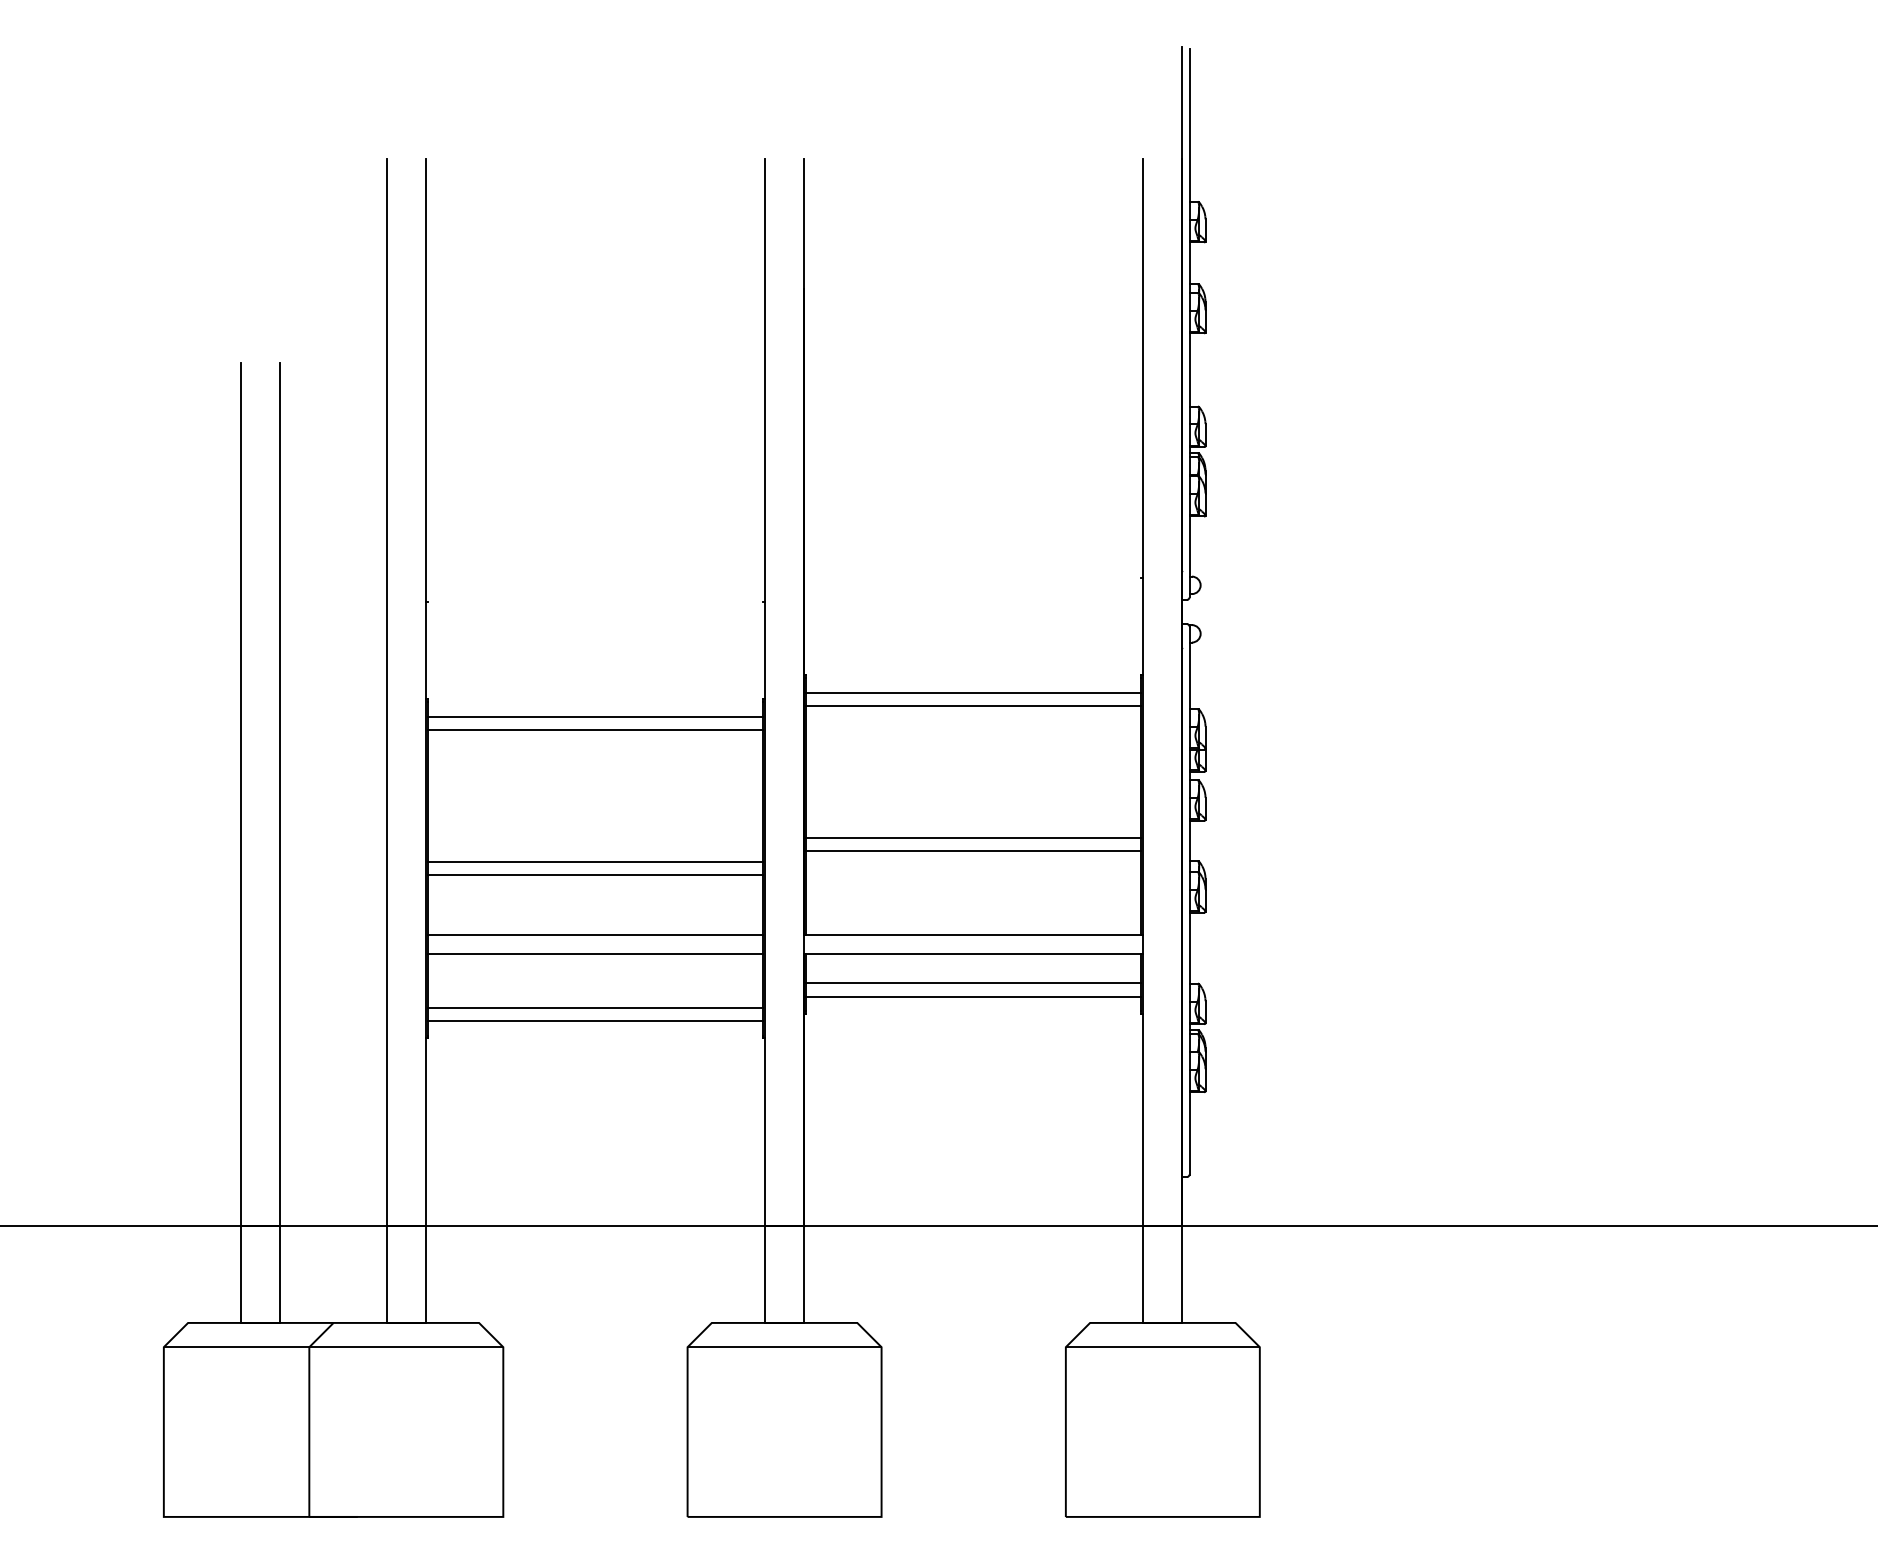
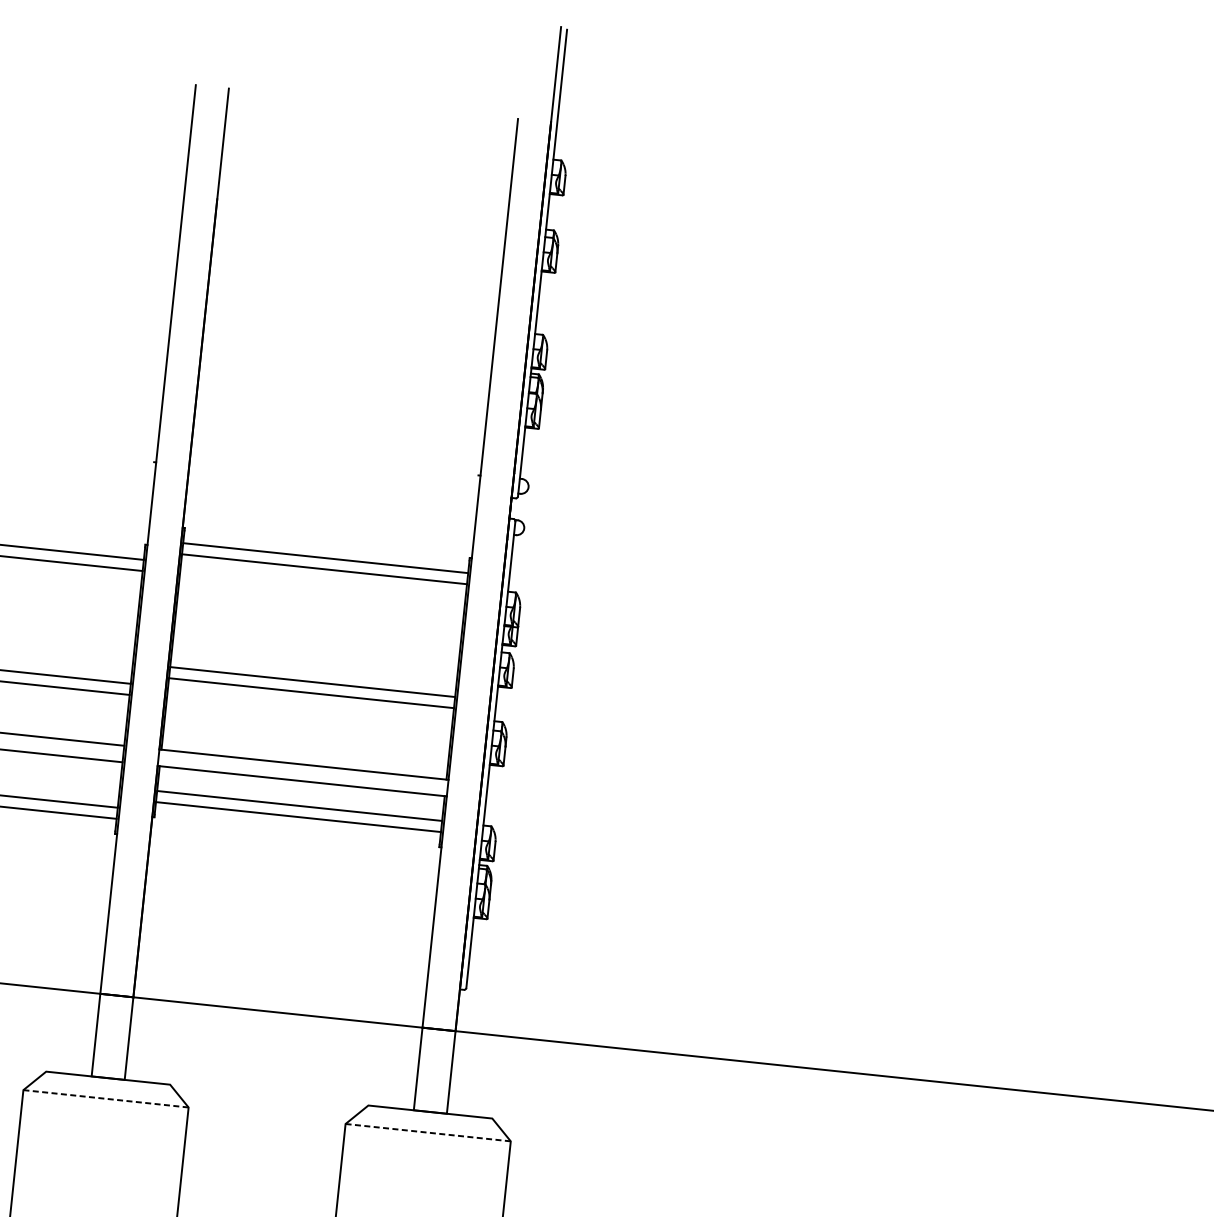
line: (784, 1347) -> (105, 1099), solid -> dashed
line: (1162, 1347) -> (427, 1132), solid -> dashed

